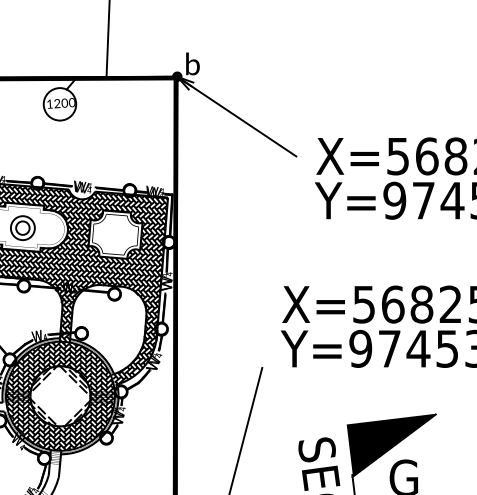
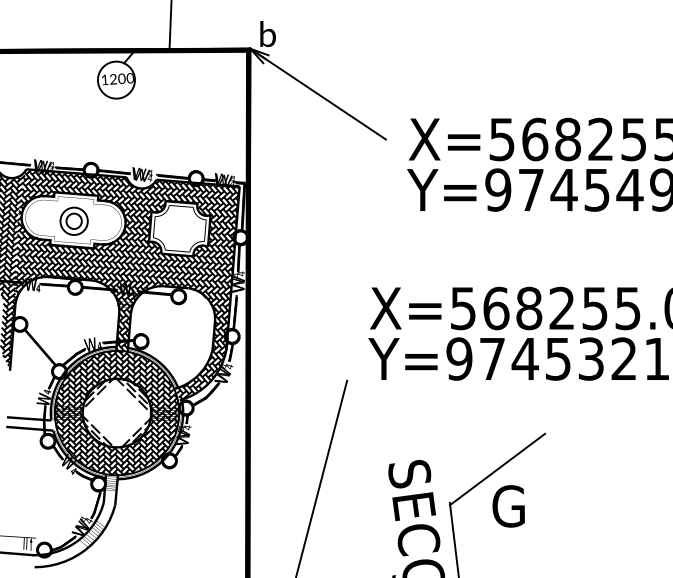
fill: (177, 76) -> (250, 48), removed
fill: (391, 444) -> (494, 468), removed

